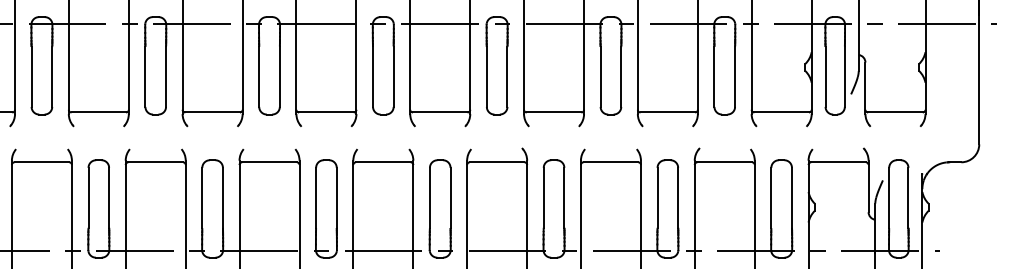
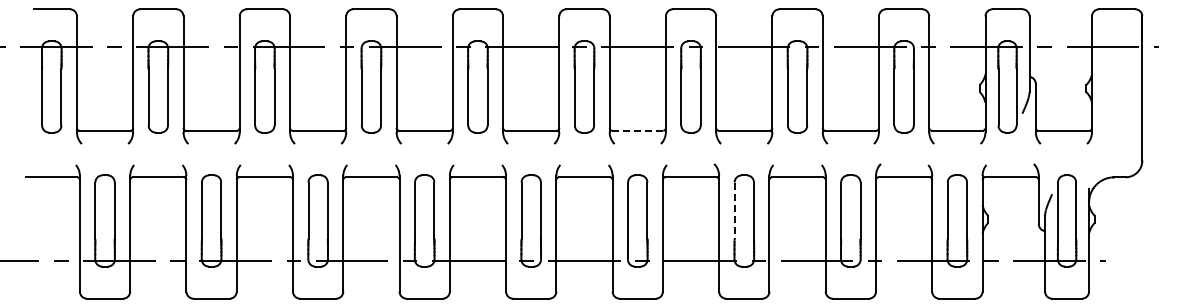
line: (439, 112) -> (637, 130), solid -> dashed
line: (543, 198) -> (734, 211), solid -> dashed

